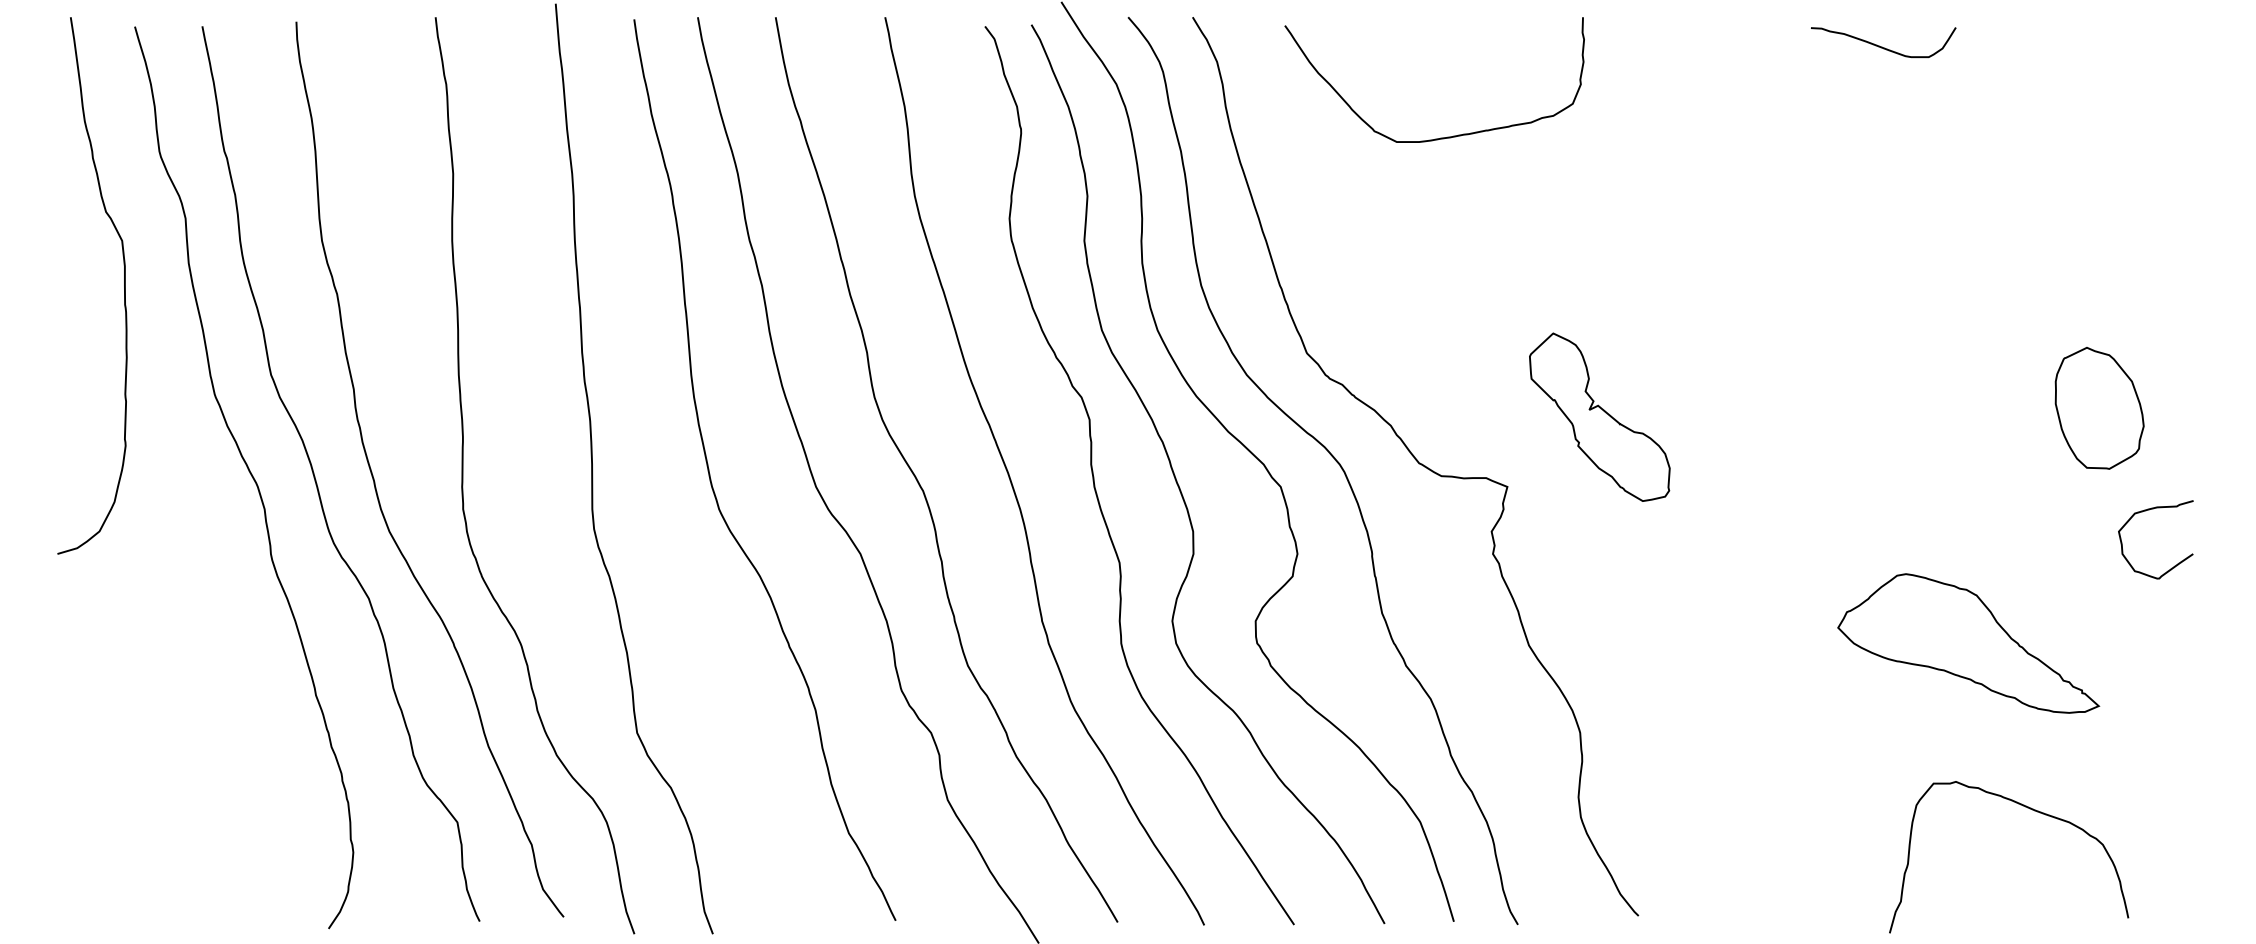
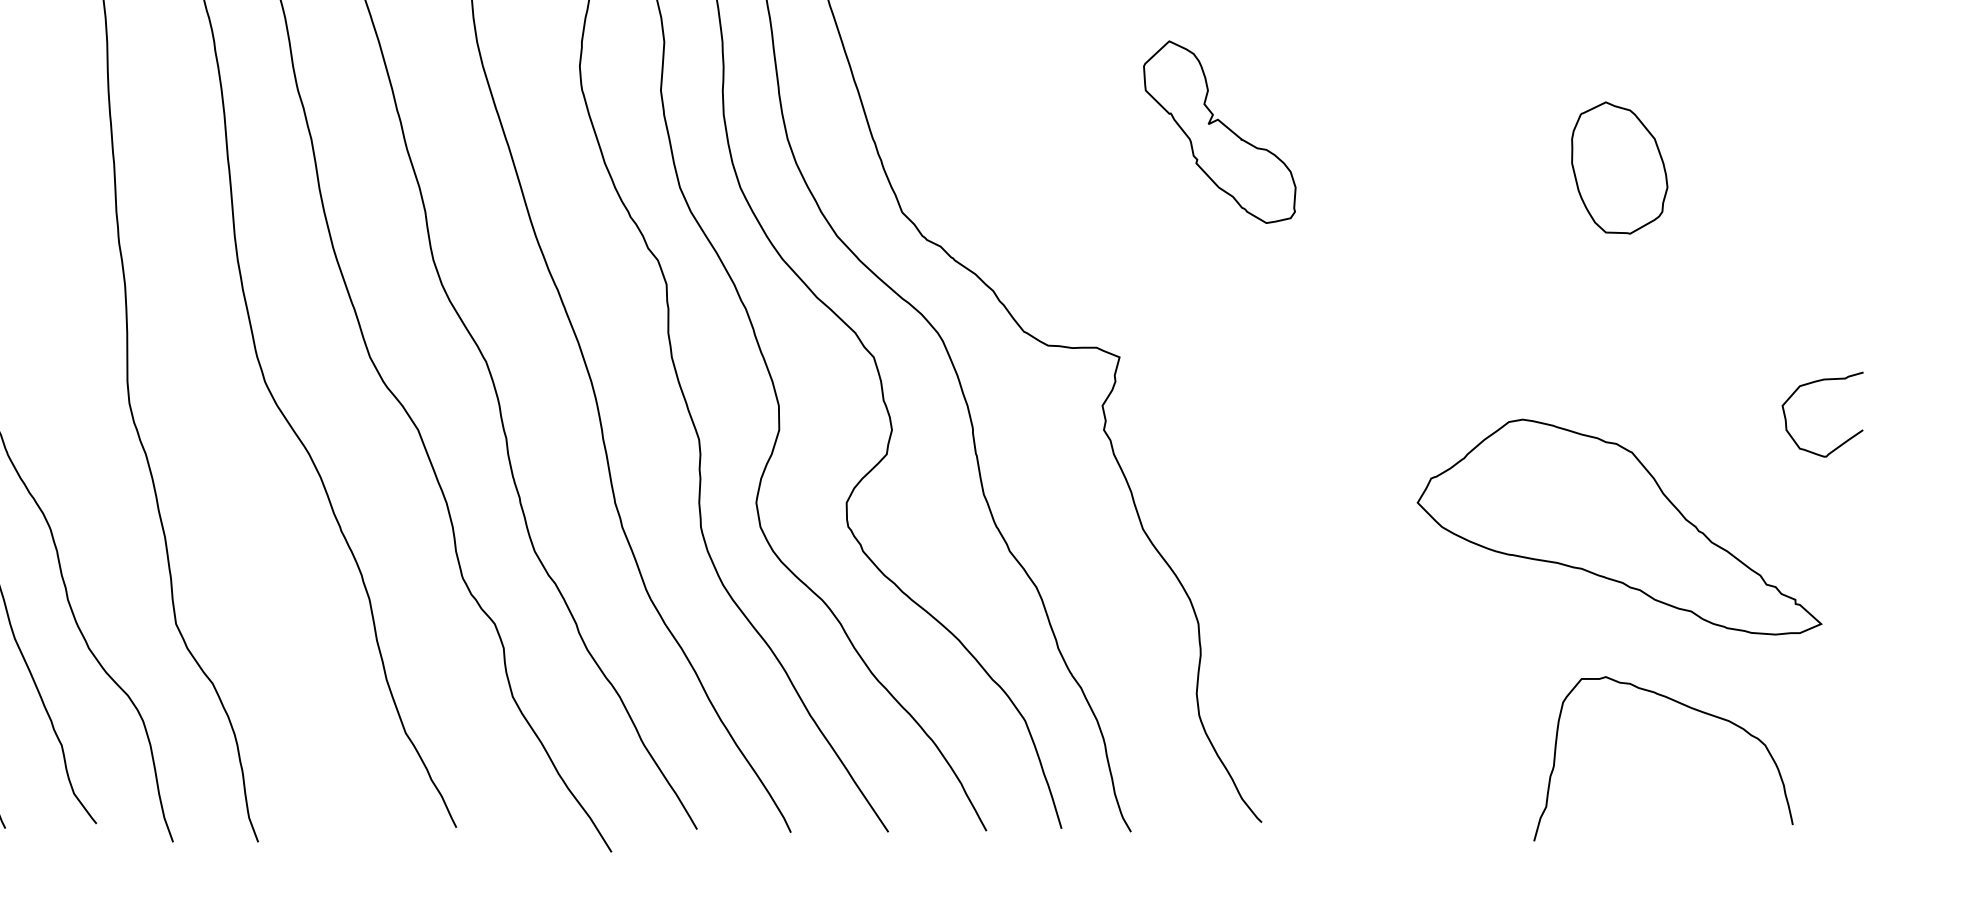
part: (2099, 408) -> (1619, 168), moved
part: (1599, 416) -> (1219, 131), moved
part: (1968, 643) -> (1619, 527), size x1.43

